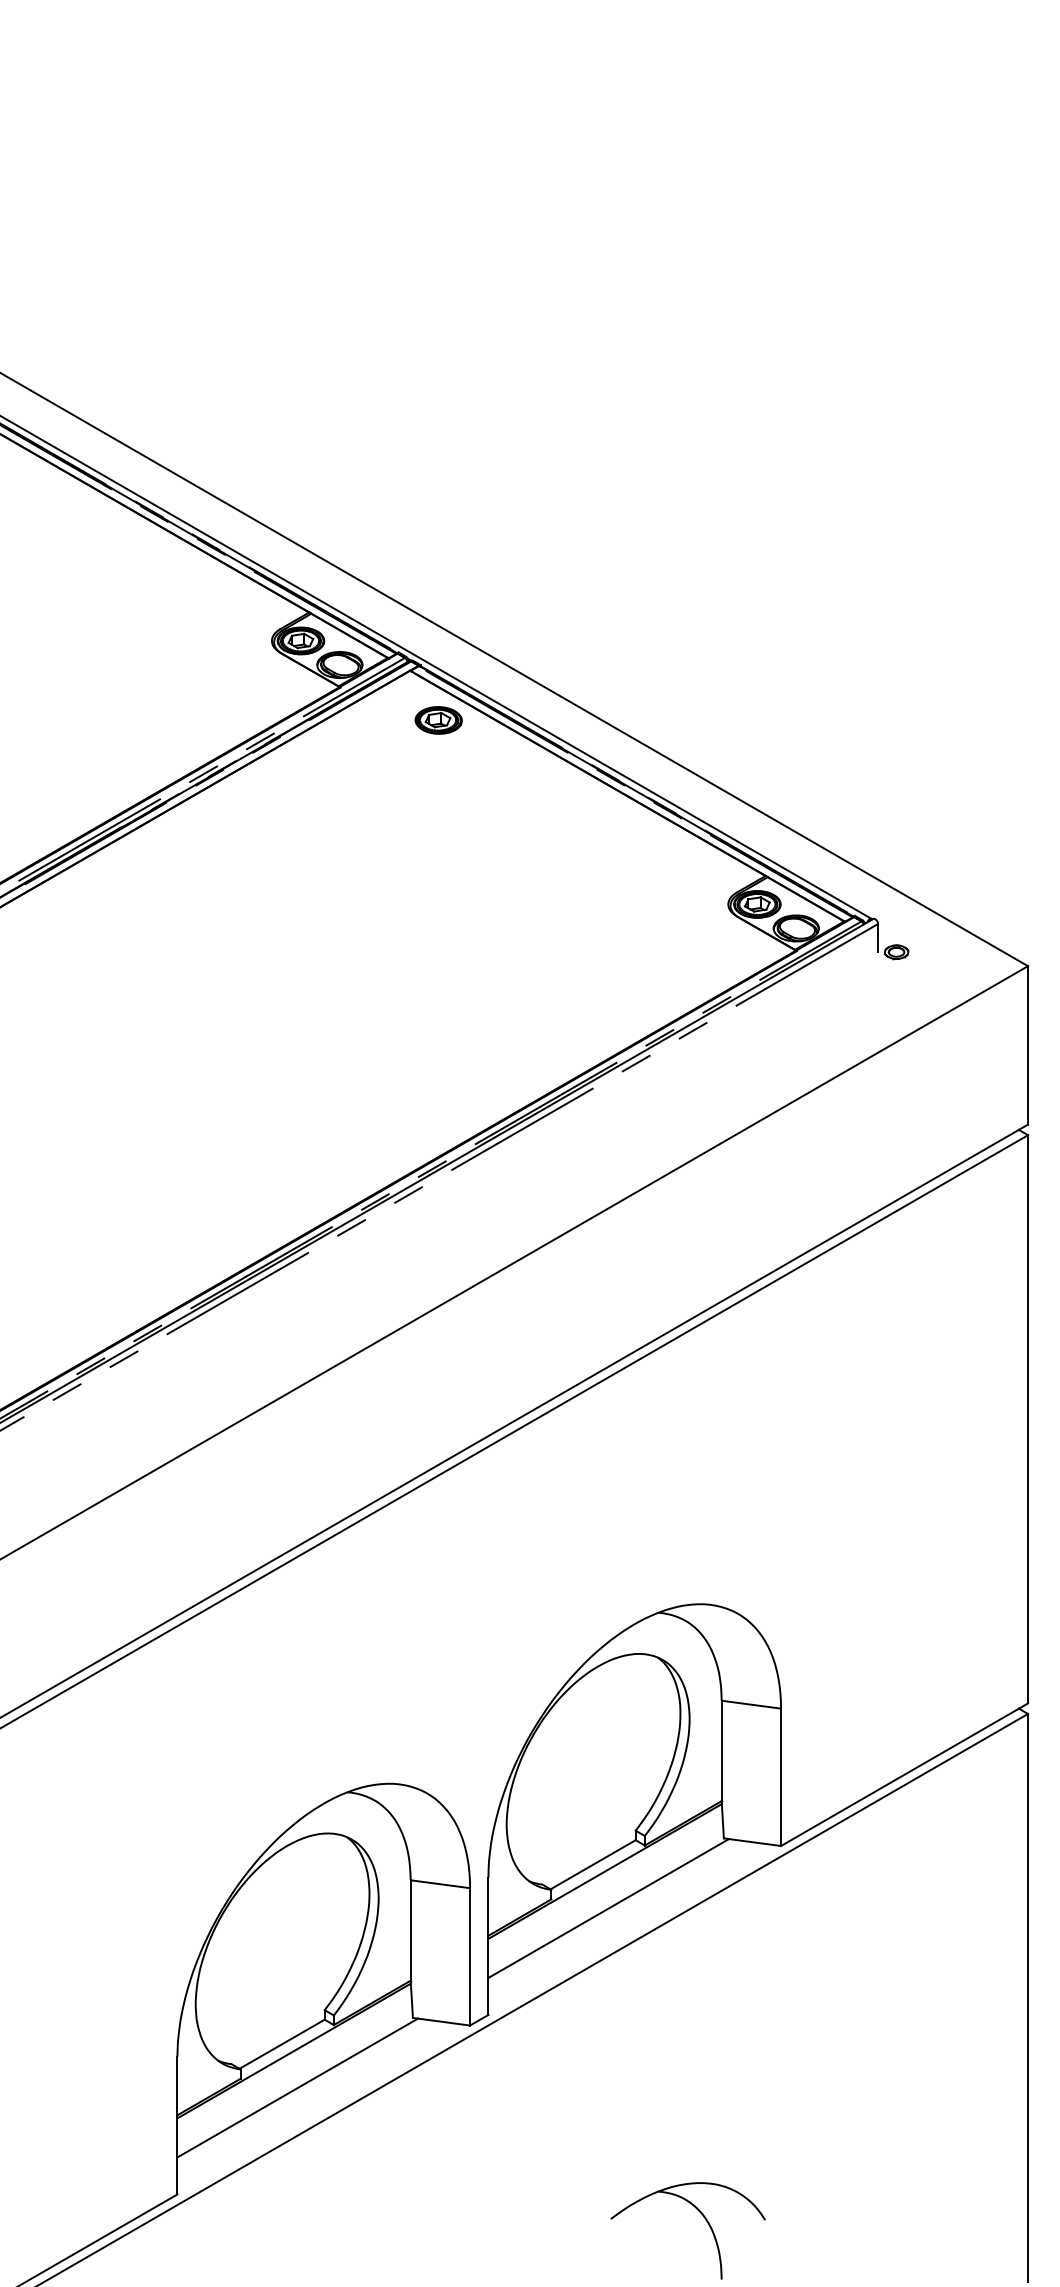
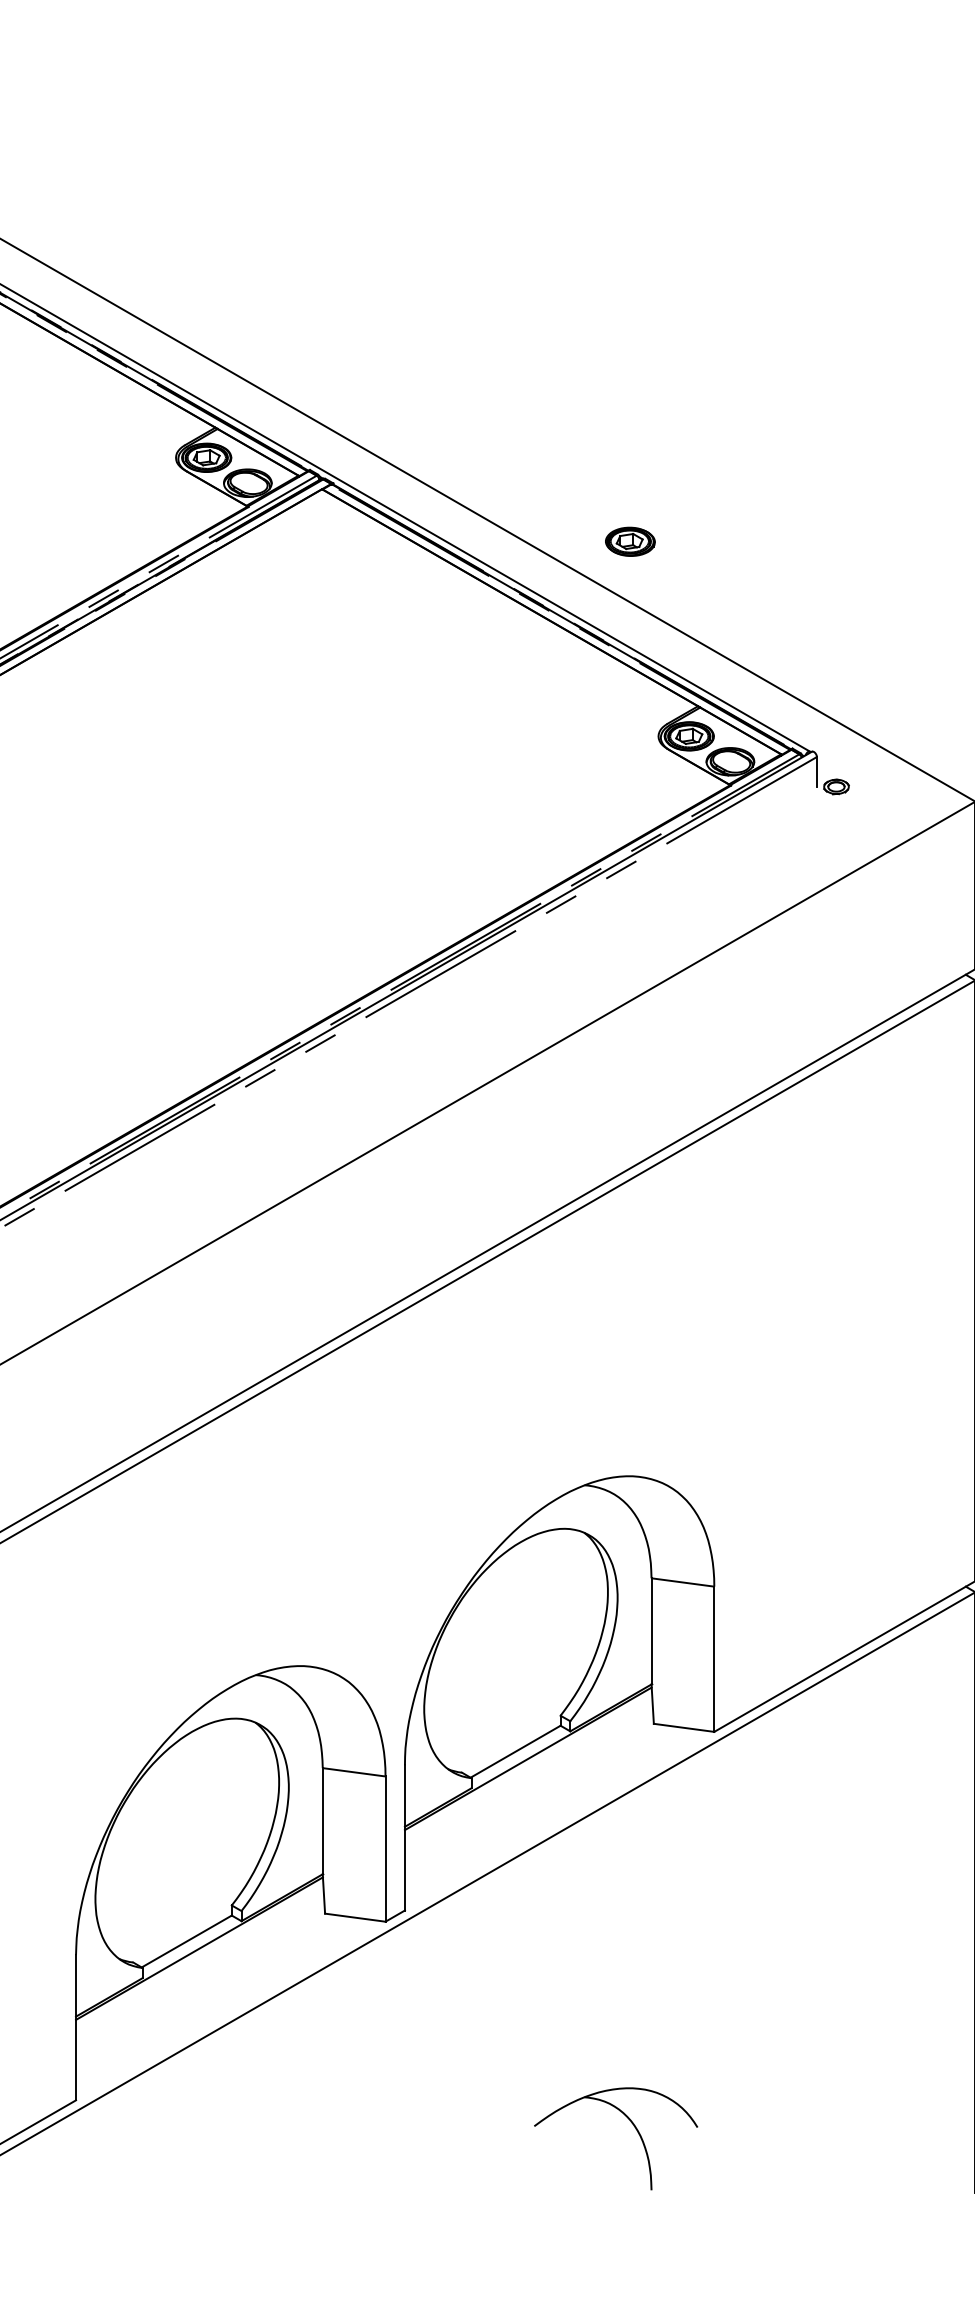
part: (438, 720) -> (630, 541), moved
line: (608, 1908) -> (531, 1797), removed
line: (297, 2087) -> (203, 1987), removed

